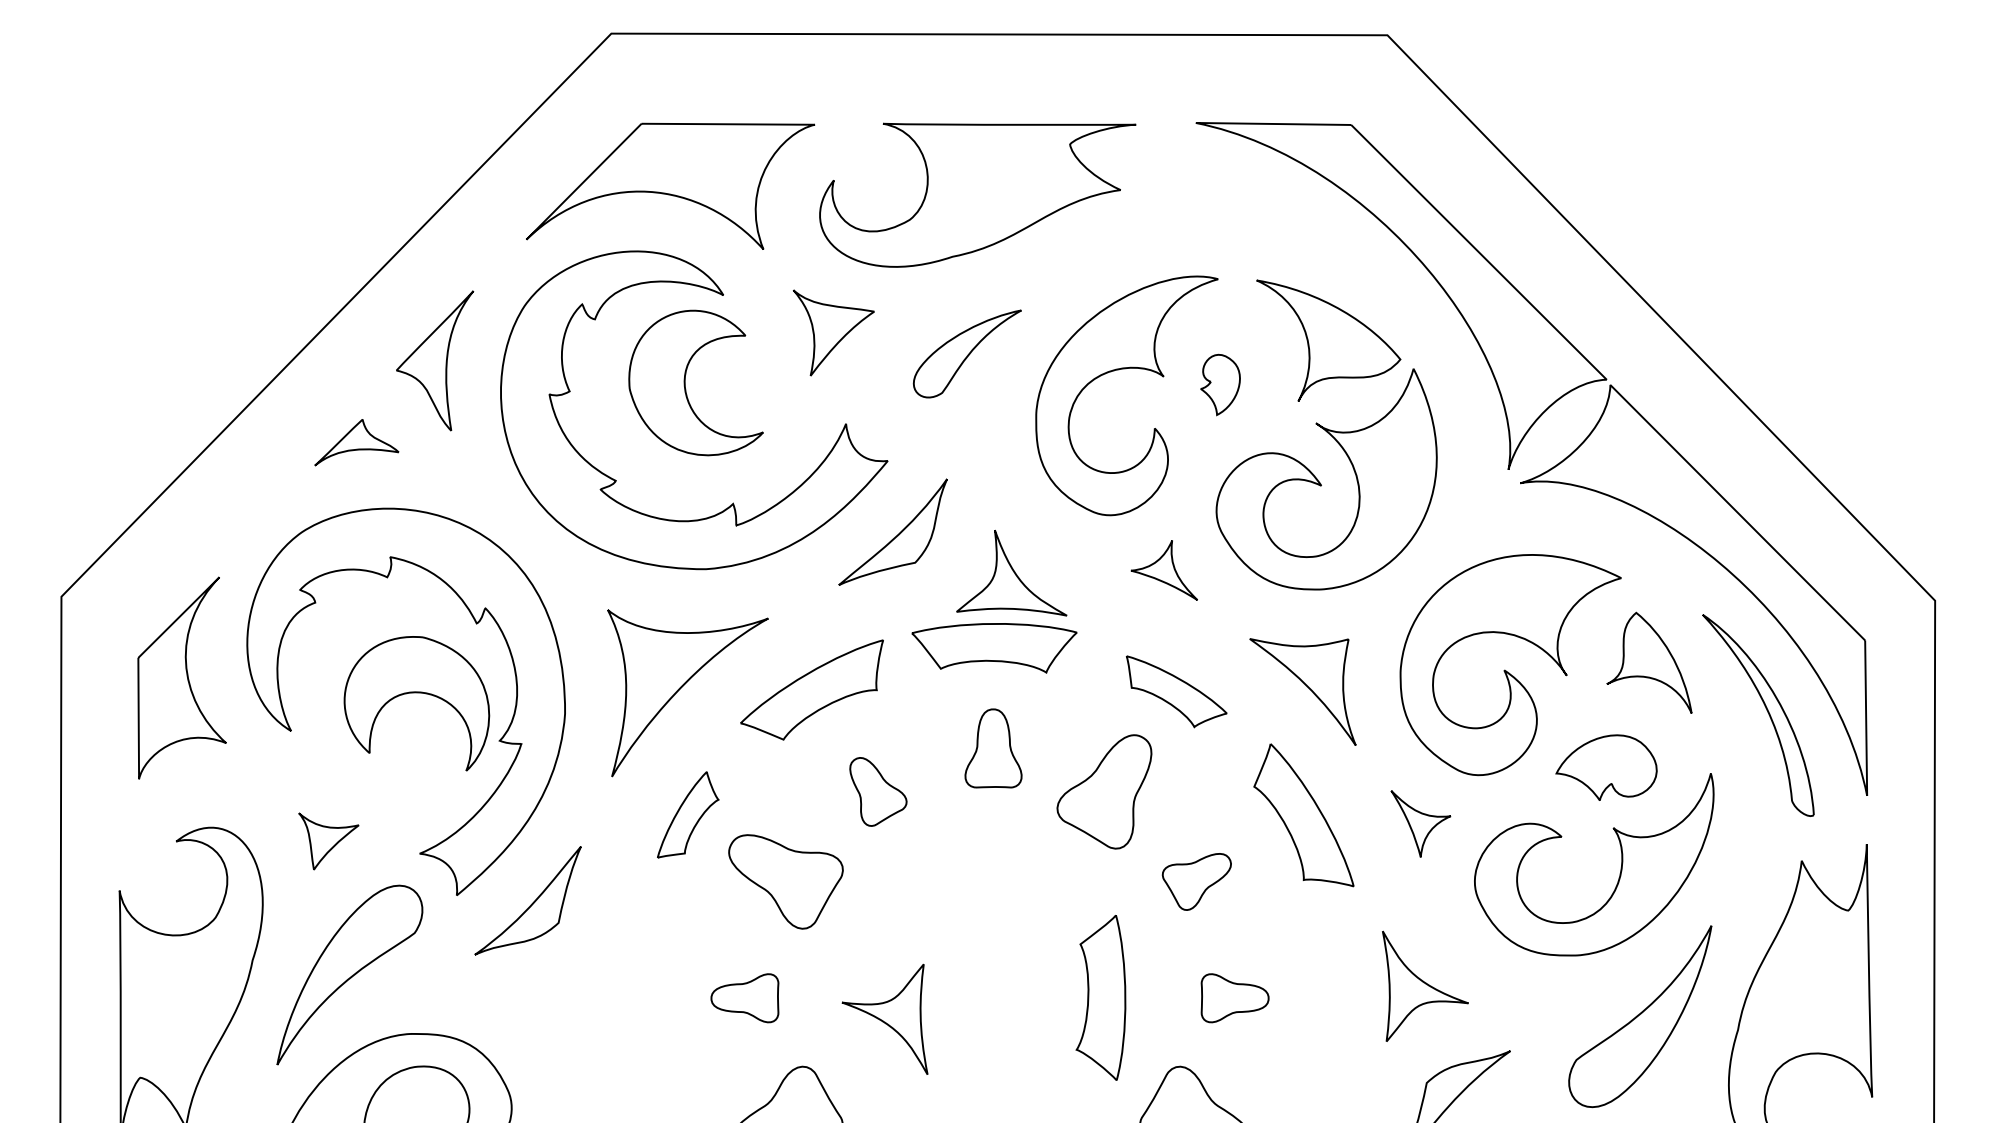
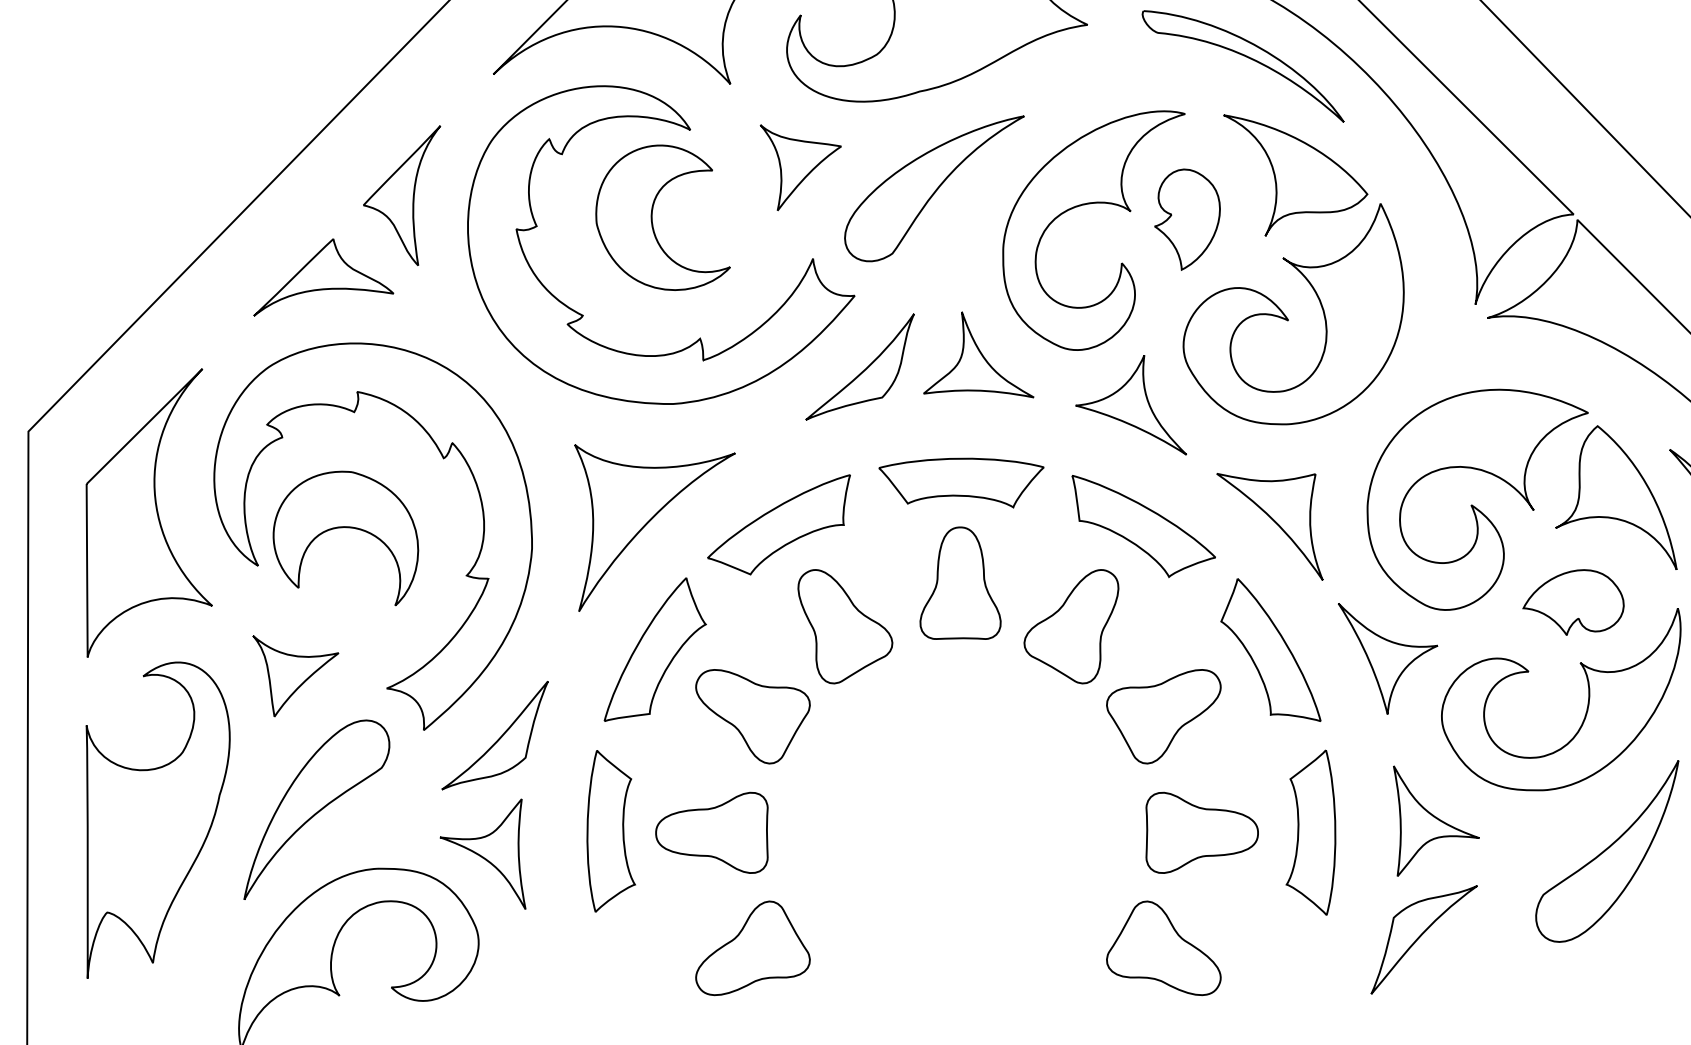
part: (1280, 223) -> (1247, 58), added
part: (967, 353) -> (934, 188), size x1.67
part: (1220, 384) -> (1187, 219), size x1.67
part: (356, 442) -> (323, 277), size x1.67
part: (1164, 570) -> (1131, 405), size x1.67
part: (1011, 573) -> (978, 355), moved
part: (1649, 662) -> (1616, 497), size x1.43
part: (181, 677) -> (148, 512), size x1.43
part: (1176, 691) -> (1143, 526), size x1.43
part: (416, 693) -> (345, 528), moved
part: (993, 748) -> (960, 583), size x1.43
part: (878, 791) -> (845, 626), size x1.67
part: (687, 814) -> (654, 649), size x1.67
part: (1420, 823) -> (1387, 658), size x1.67
part: (328, 841) -> (295, 676), size x1.43
part: (1196, 881) -> (1163, 716), size x1.67
part: (1425, 985) -> (1436, 820), moved
part: (644, 996) -> (611, 831), added
part: (1100, 997) -> (1310, 832), moved
part: (744, 998) -> (711, 833), size x1.67
part: (1234, 998) -> (1201, 833), size x1.67
part: (884, 1018) -> (482, 853), moved

